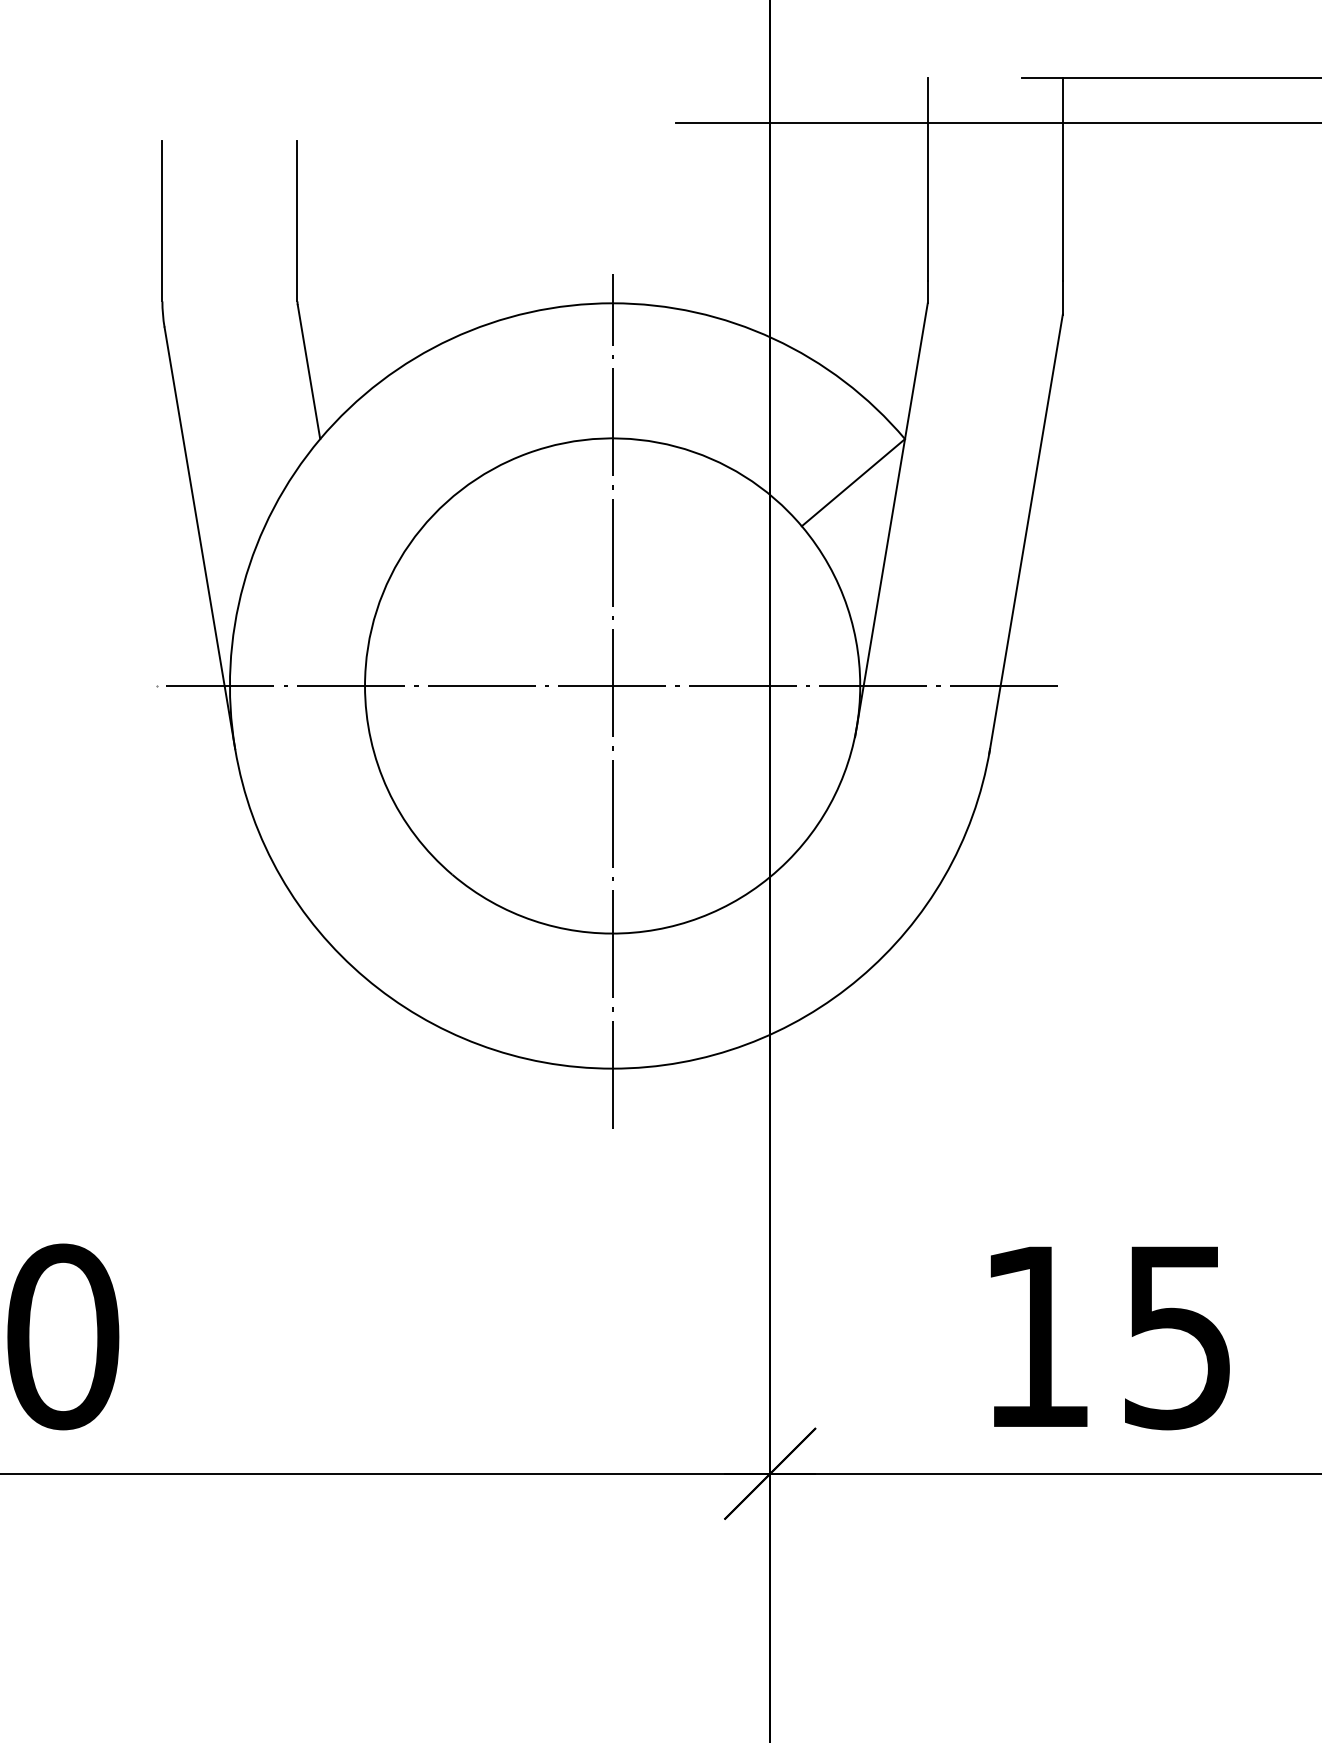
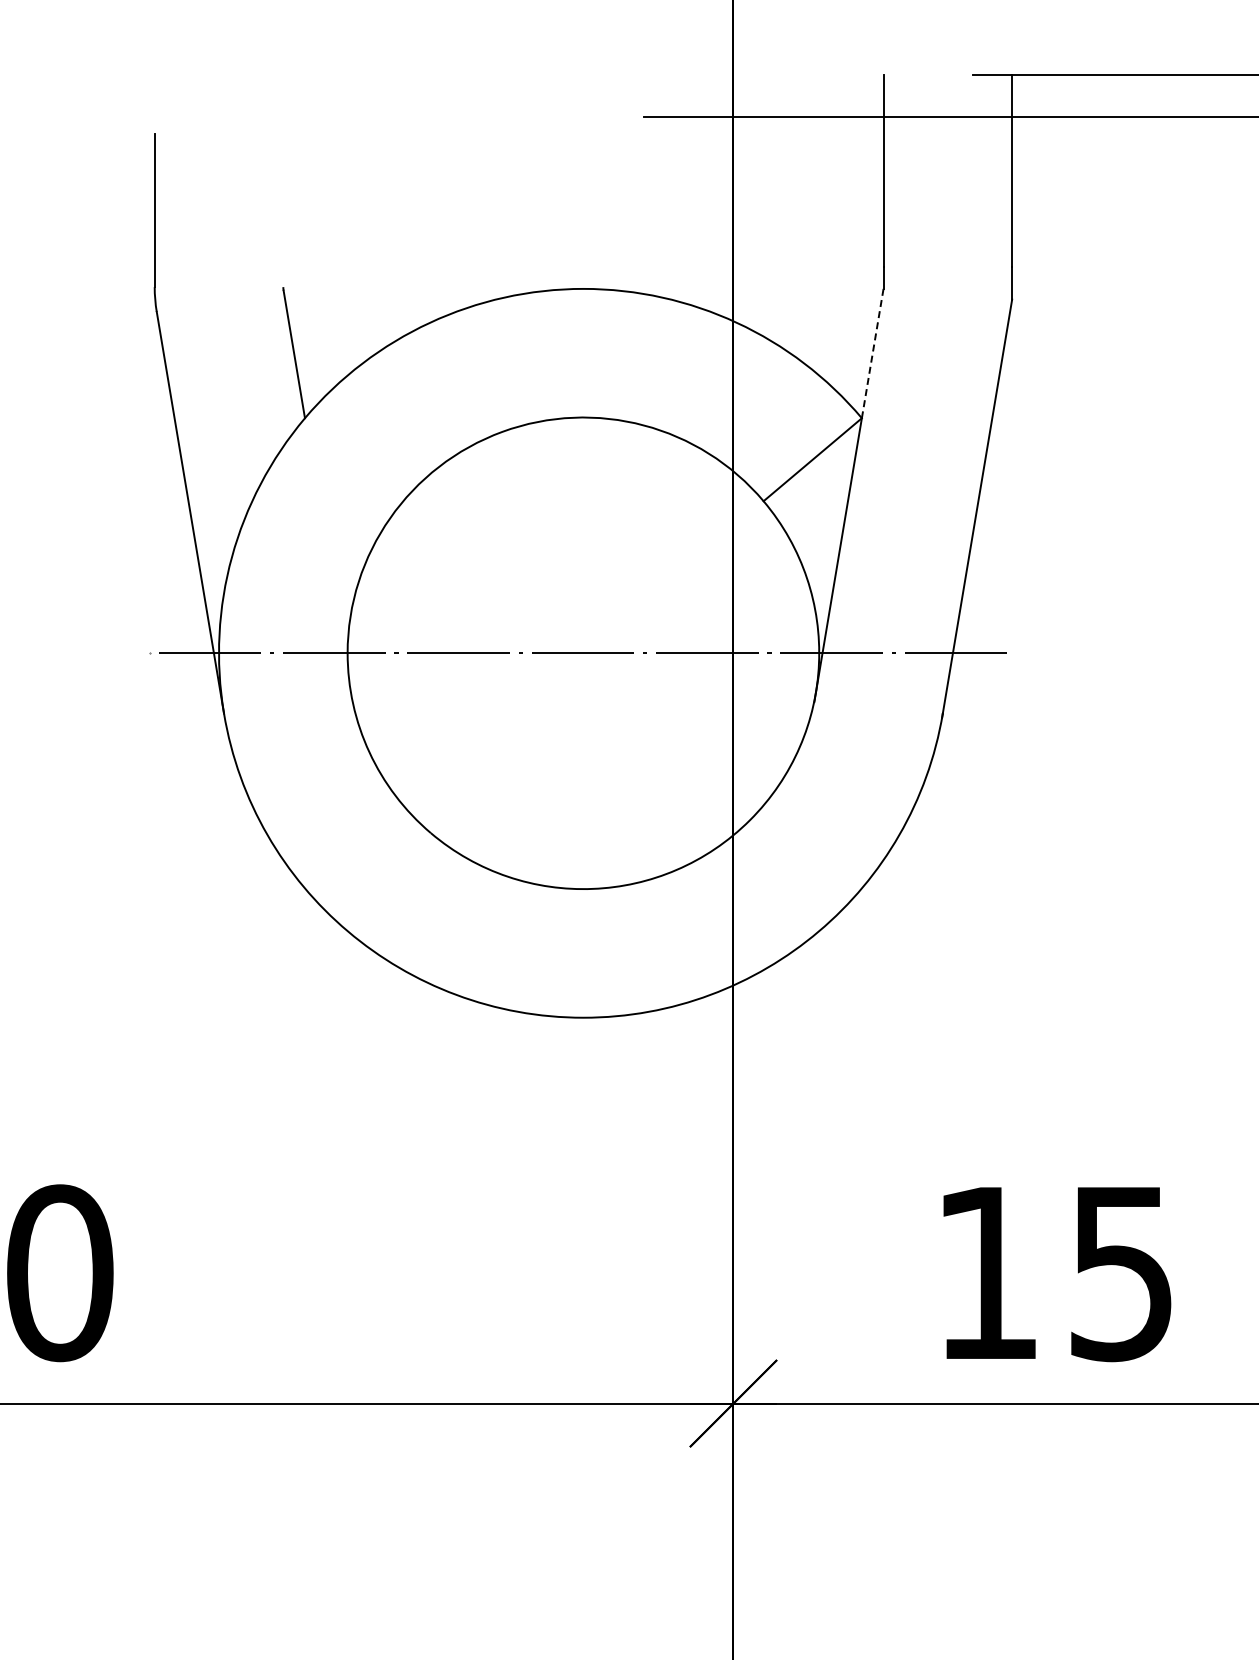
line: (297, 220) -> (283, 210), removed
line: (916, 371) -> (872, 353), solid -> dashed
line: (612, 700) -> (583, 667), removed

